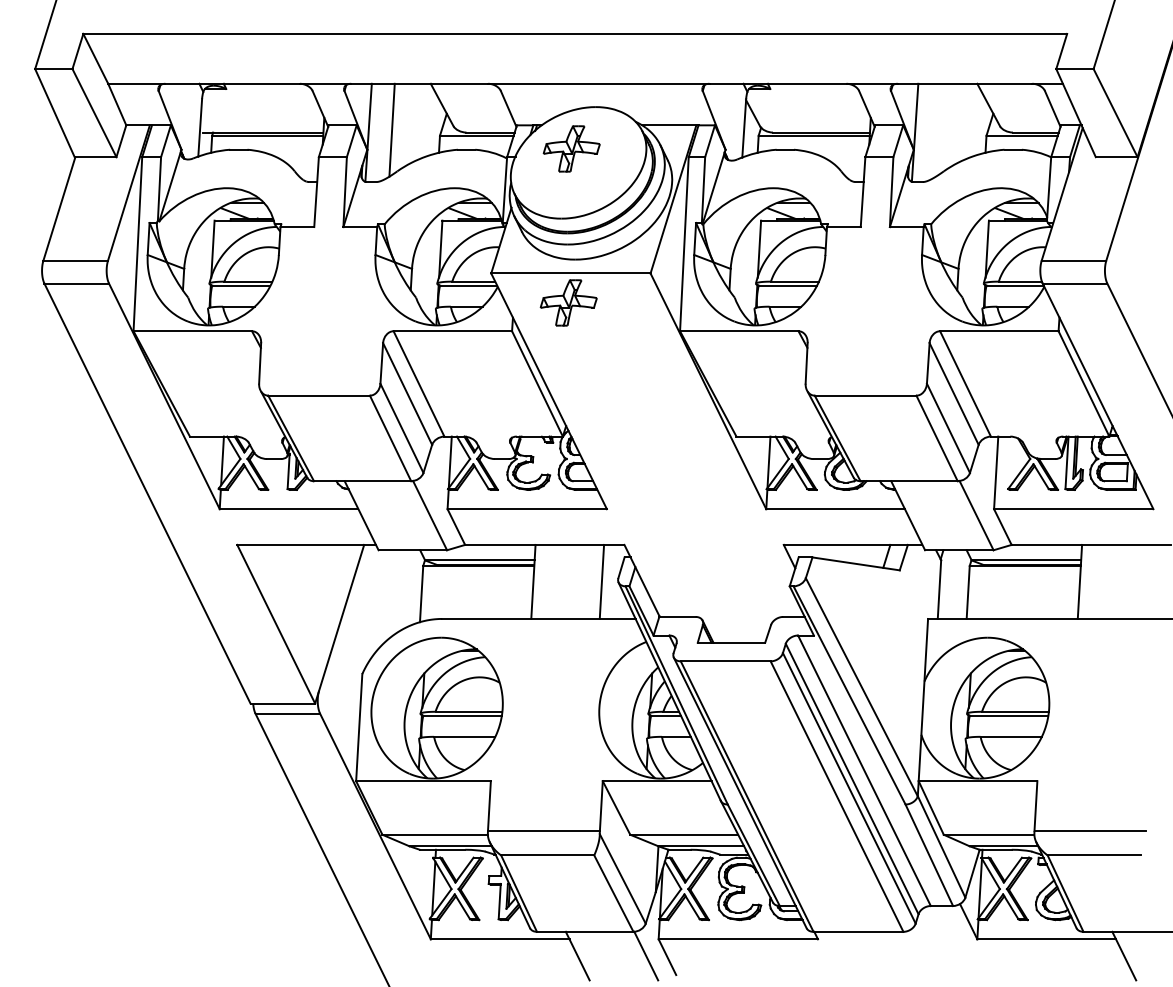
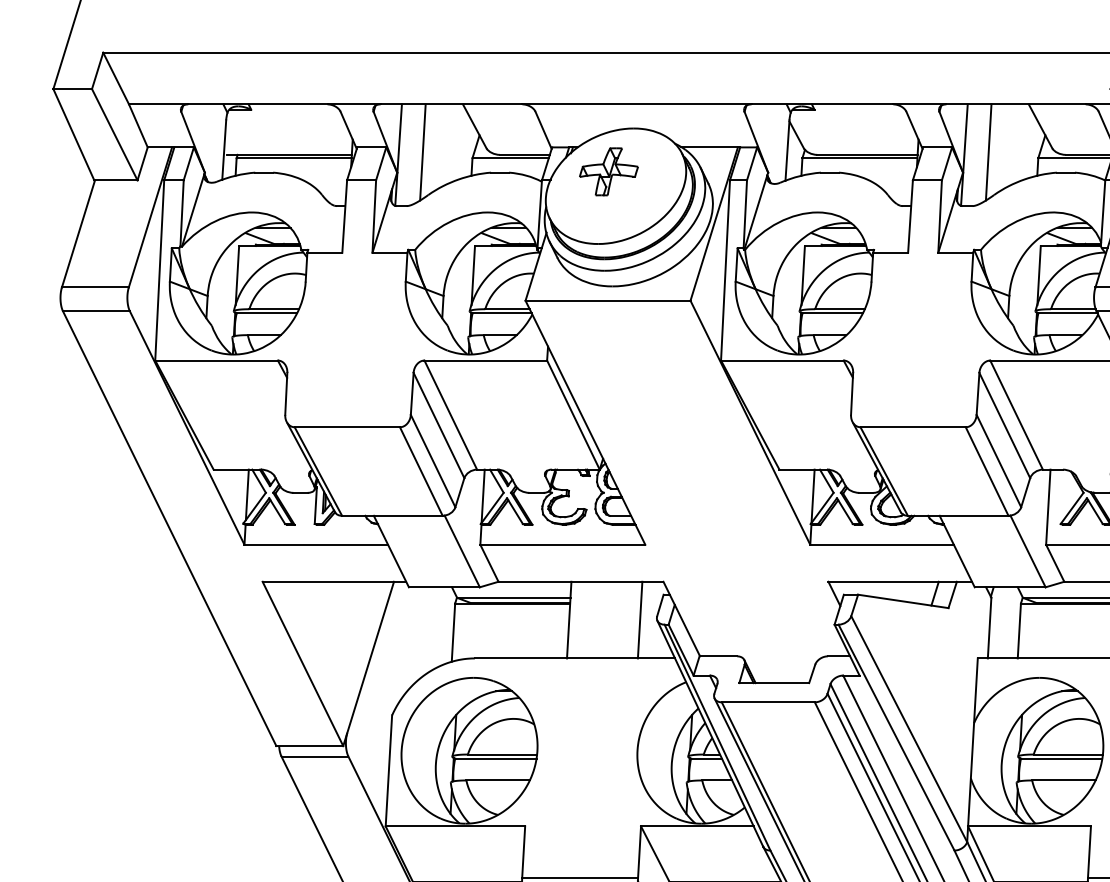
line: (938, 129) -> (988, 151), added
part: (568, 302) -> (605, 330), removed

